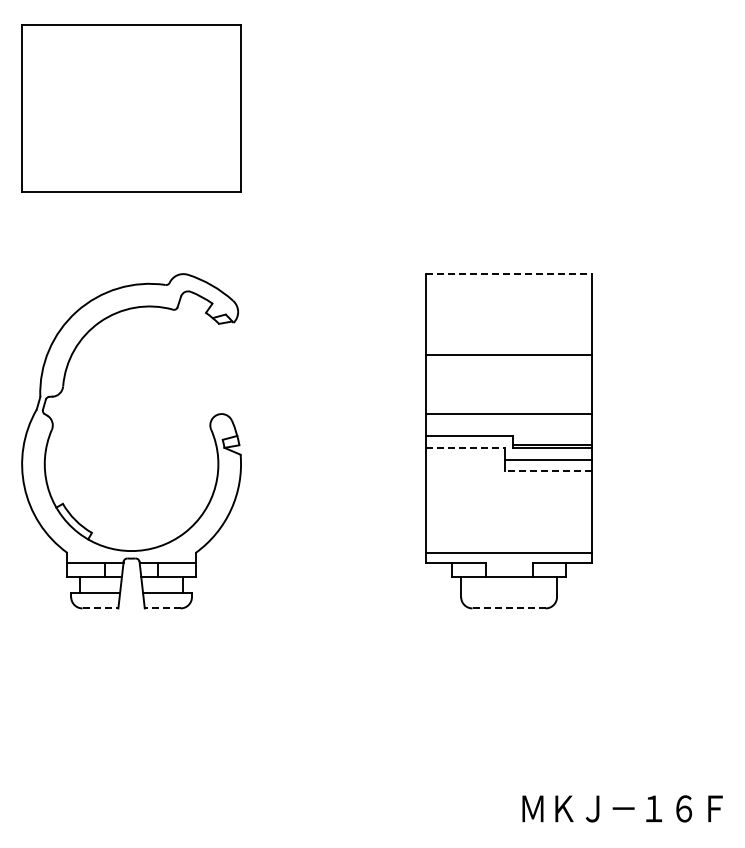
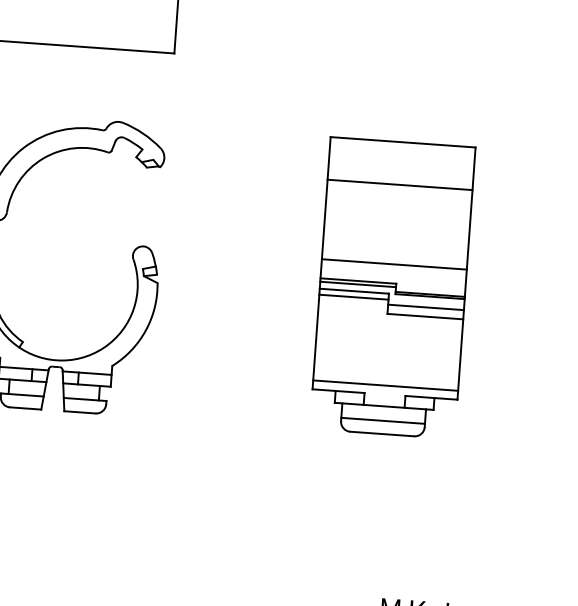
line: (509, 274) -> (403, 142), dashed -> solid
line: (509, 354) -> (400, 184), moved
line: (469, 439) -> (358, 284), added
line: (465, 447) -> (354, 290), dashed -> solid
line: (465, 454) -> (353, 296), added
line: (548, 471) -> (425, 317), dashed -> solid
line: (509, 593) -> (383, 421), added
line: (100, 608) -> (25, 408), dashed -> solid
line: (162, 608) -> (79, 412), dashed -> solid
line: (509, 608) -> (382, 434), dashed -> solid

